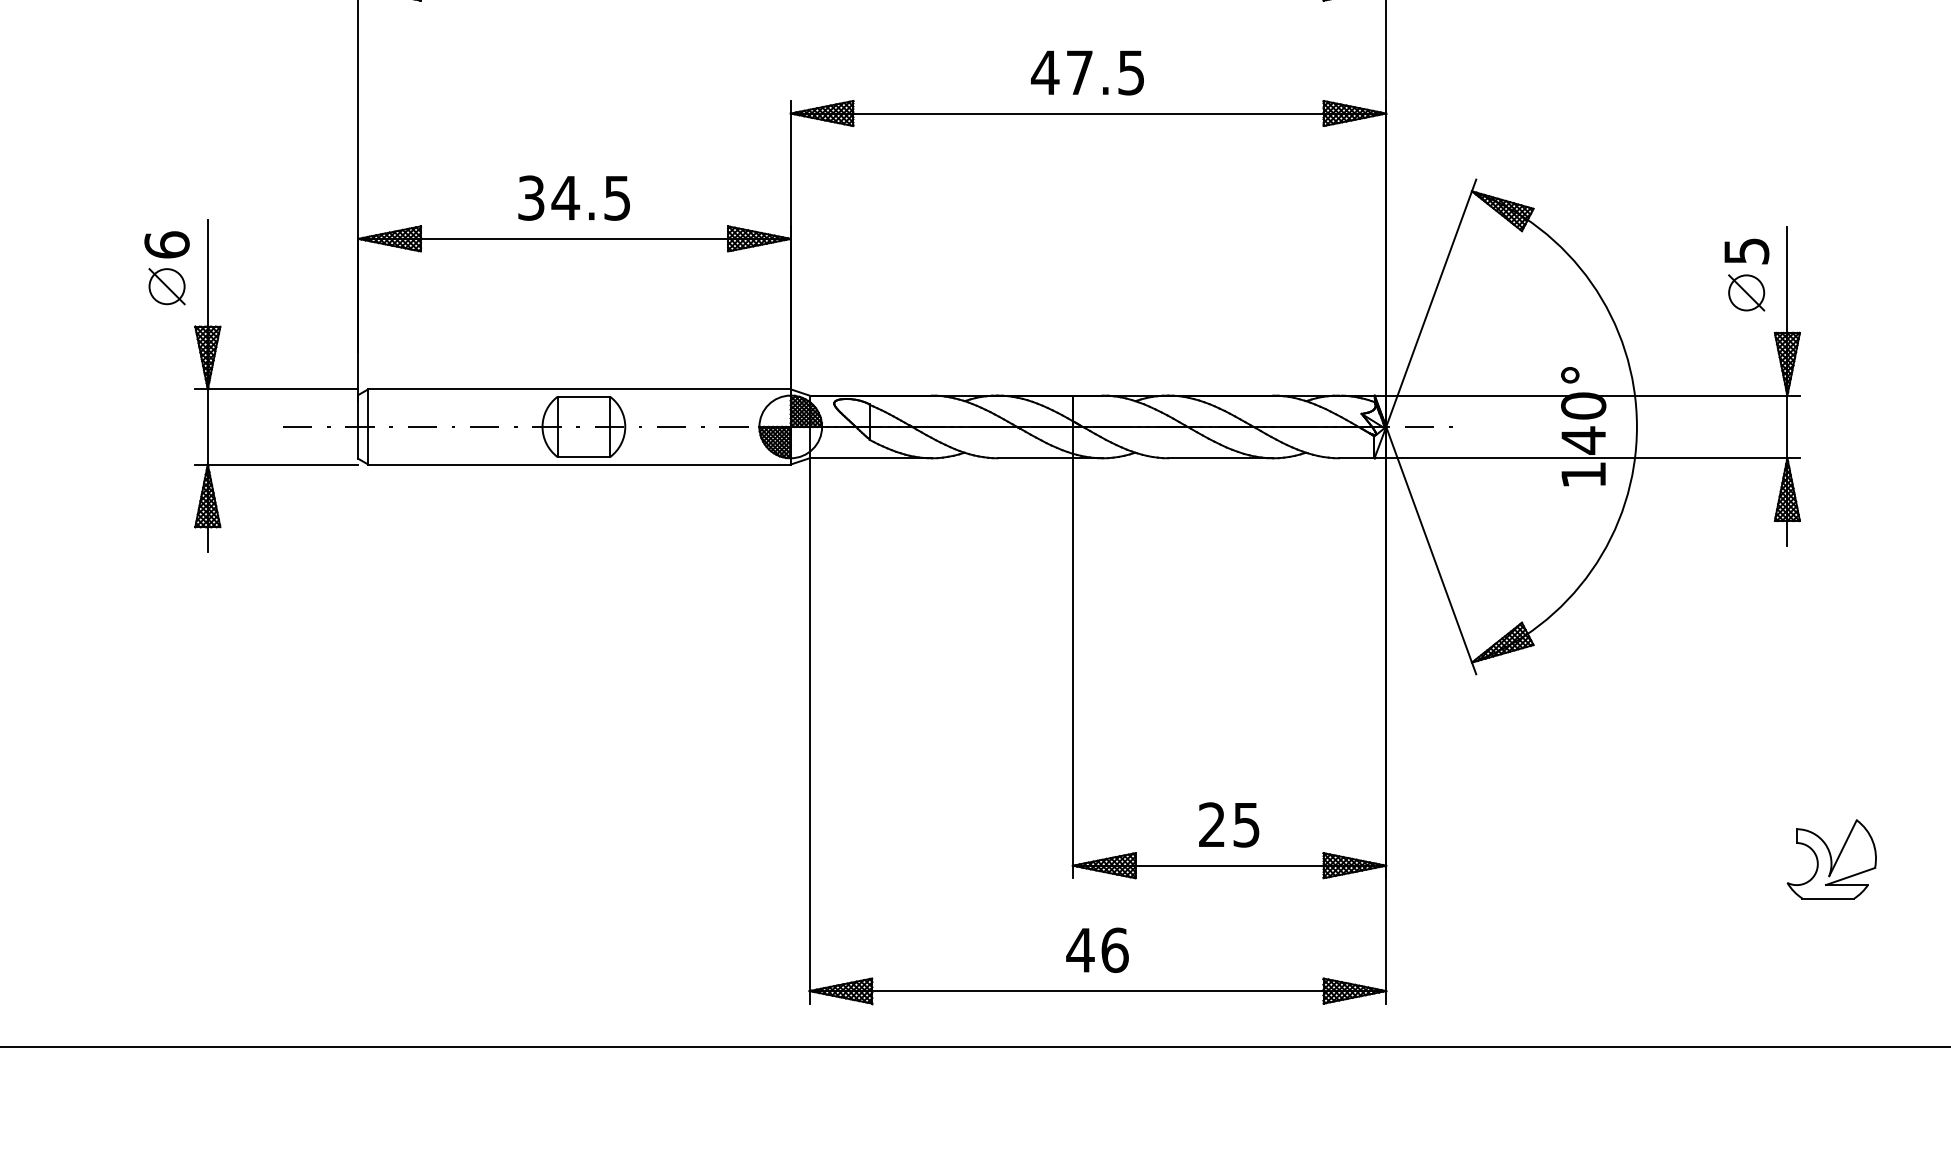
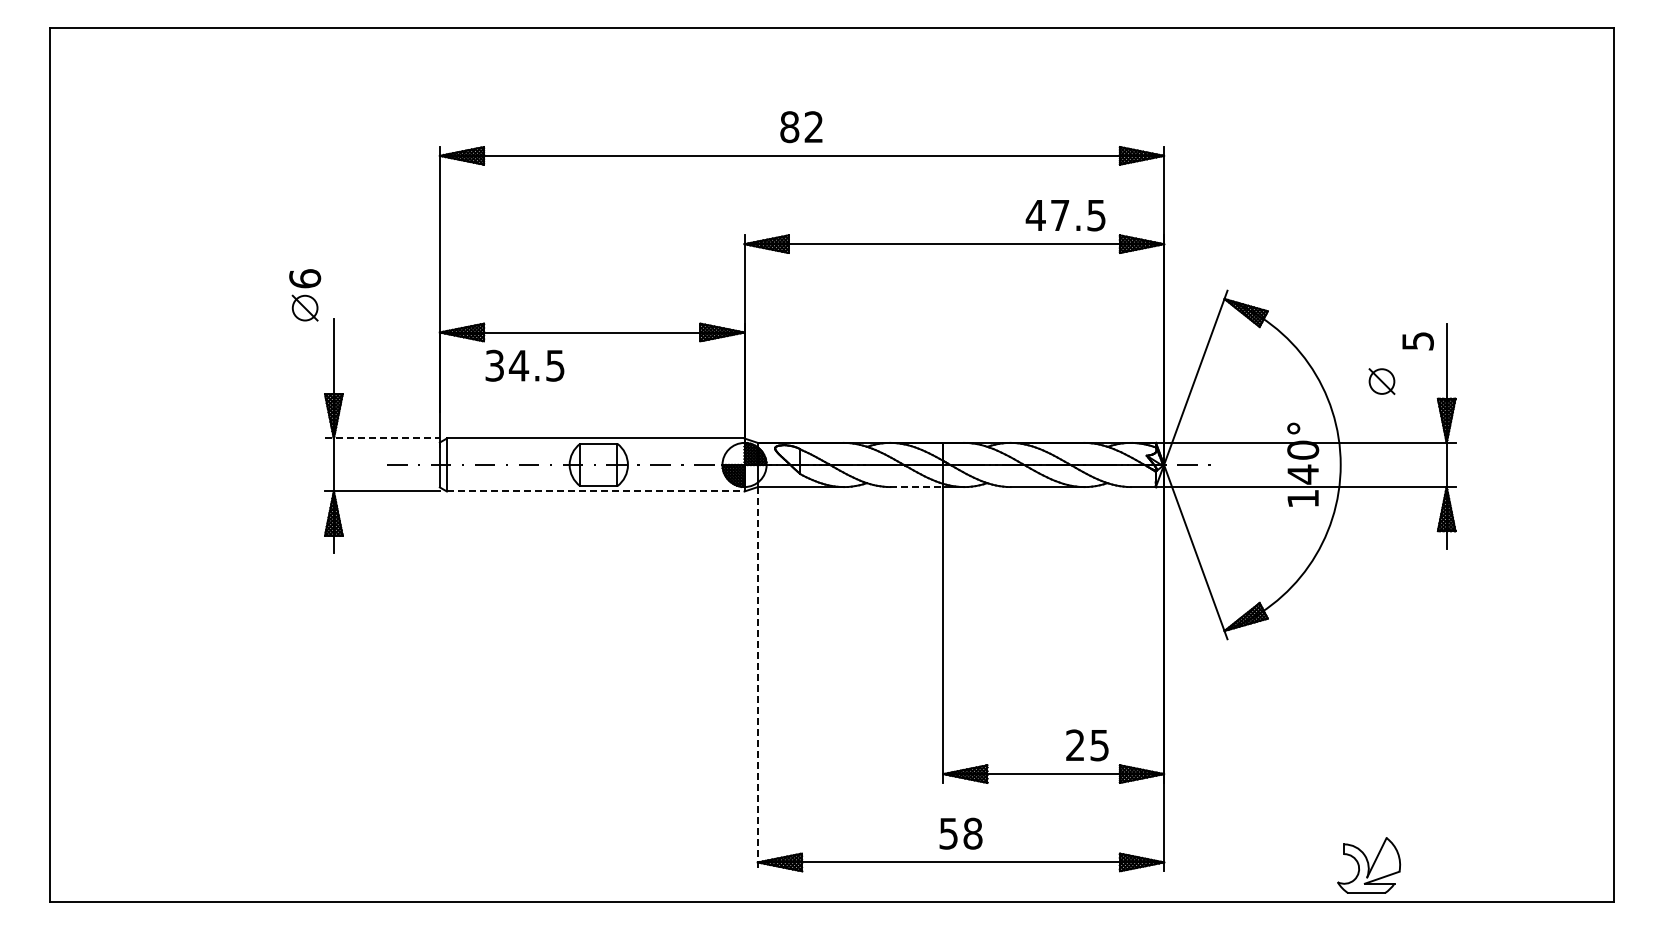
text: (1087, 72) -> (1065, 215), moved
text: (573, 197) -> (524, 365), moved
part: (167, 268) -> (305, 295), moved
part: (1745, 292) -> (1381, 381), moved
line: (276, 389) -> (382, 438), solid -> dashed
line: (1036, 458) -> (917, 487), solid -> dashed
line: (579, 464) -> (595, 491), solid -> dashed
line: (809, 731) -> (757, 679), solid -> dashed
text: (1229, 825) -> (1087, 745), moved
part: (1832, 859) -> (1369, 865), moved
text: (1097, 950) -> (960, 833), 46 -> 58

